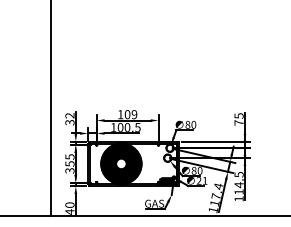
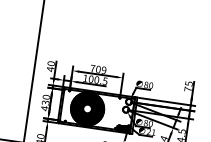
text: (120, 114) -> (92, 68), 109 -> 709
text: (69, 119) -> (50, 66), 32 -> 40
text: (69, 163) -> (45, 102), 355 -> 430

